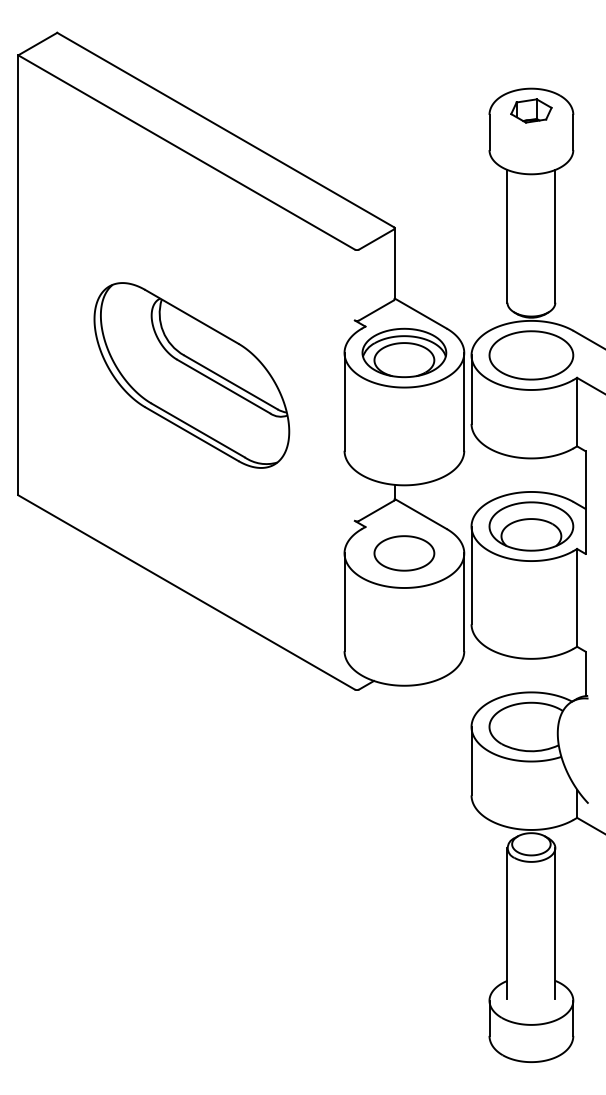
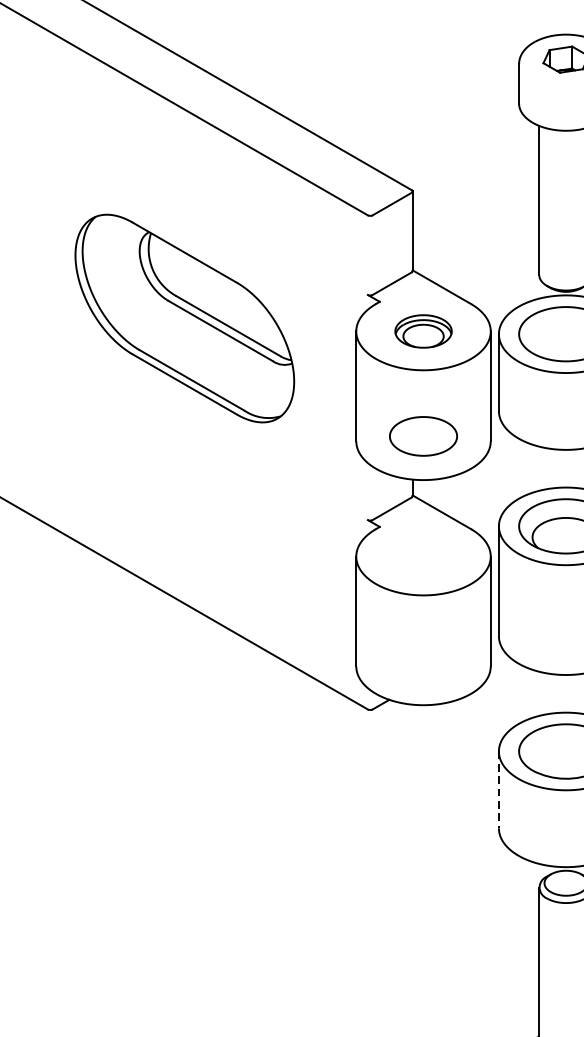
part: (404, 352) -> (423, 330), size x0.6
part: (191, 375) -> (184, 318), moved
part: (404, 553) -> (423, 436), moved
line: (471, 761) -> (498, 790), solid -> dashed

